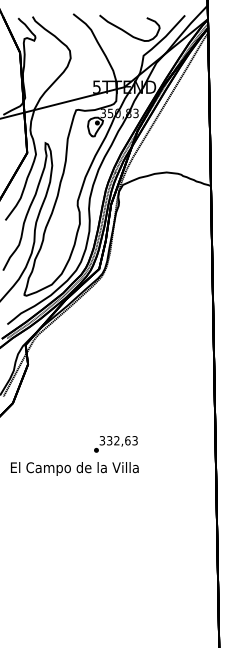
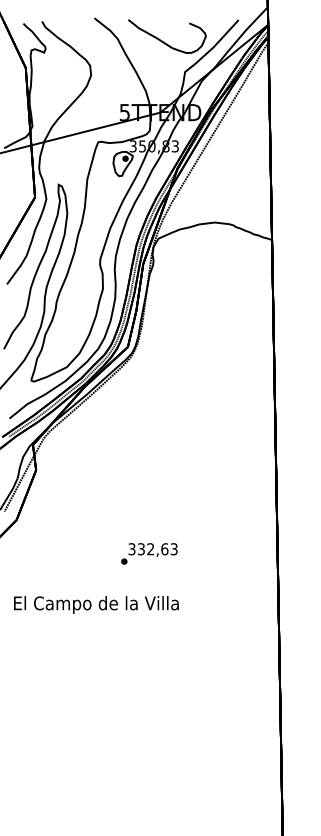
text: (115, 444) -> (148, 554), moved

